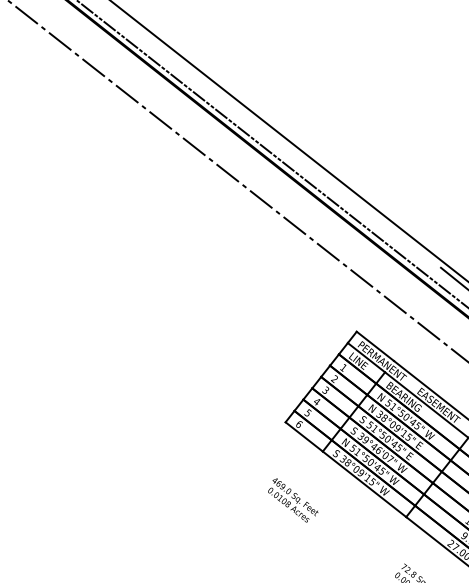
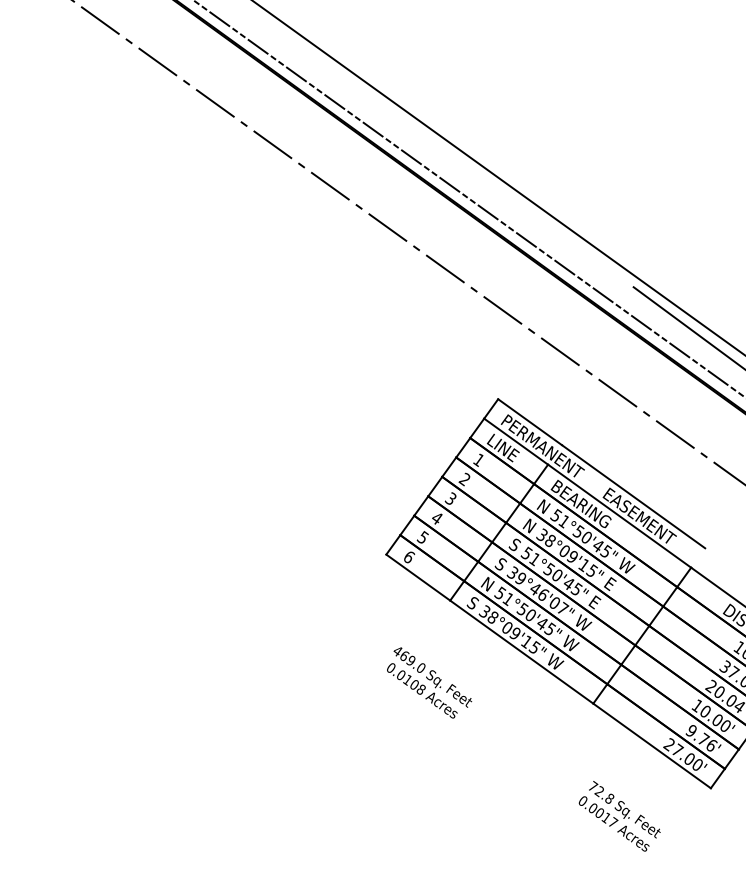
text: (293, 500) -> (429, 682), moved

